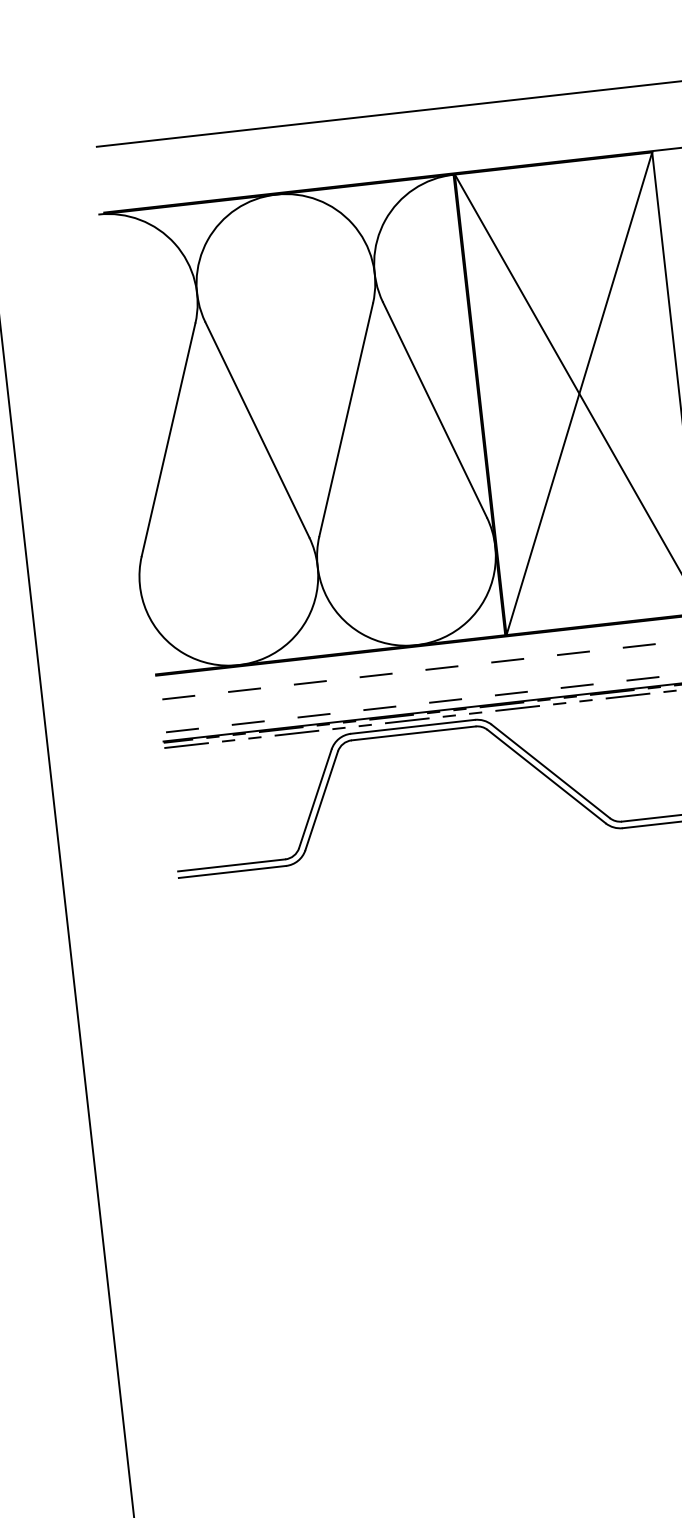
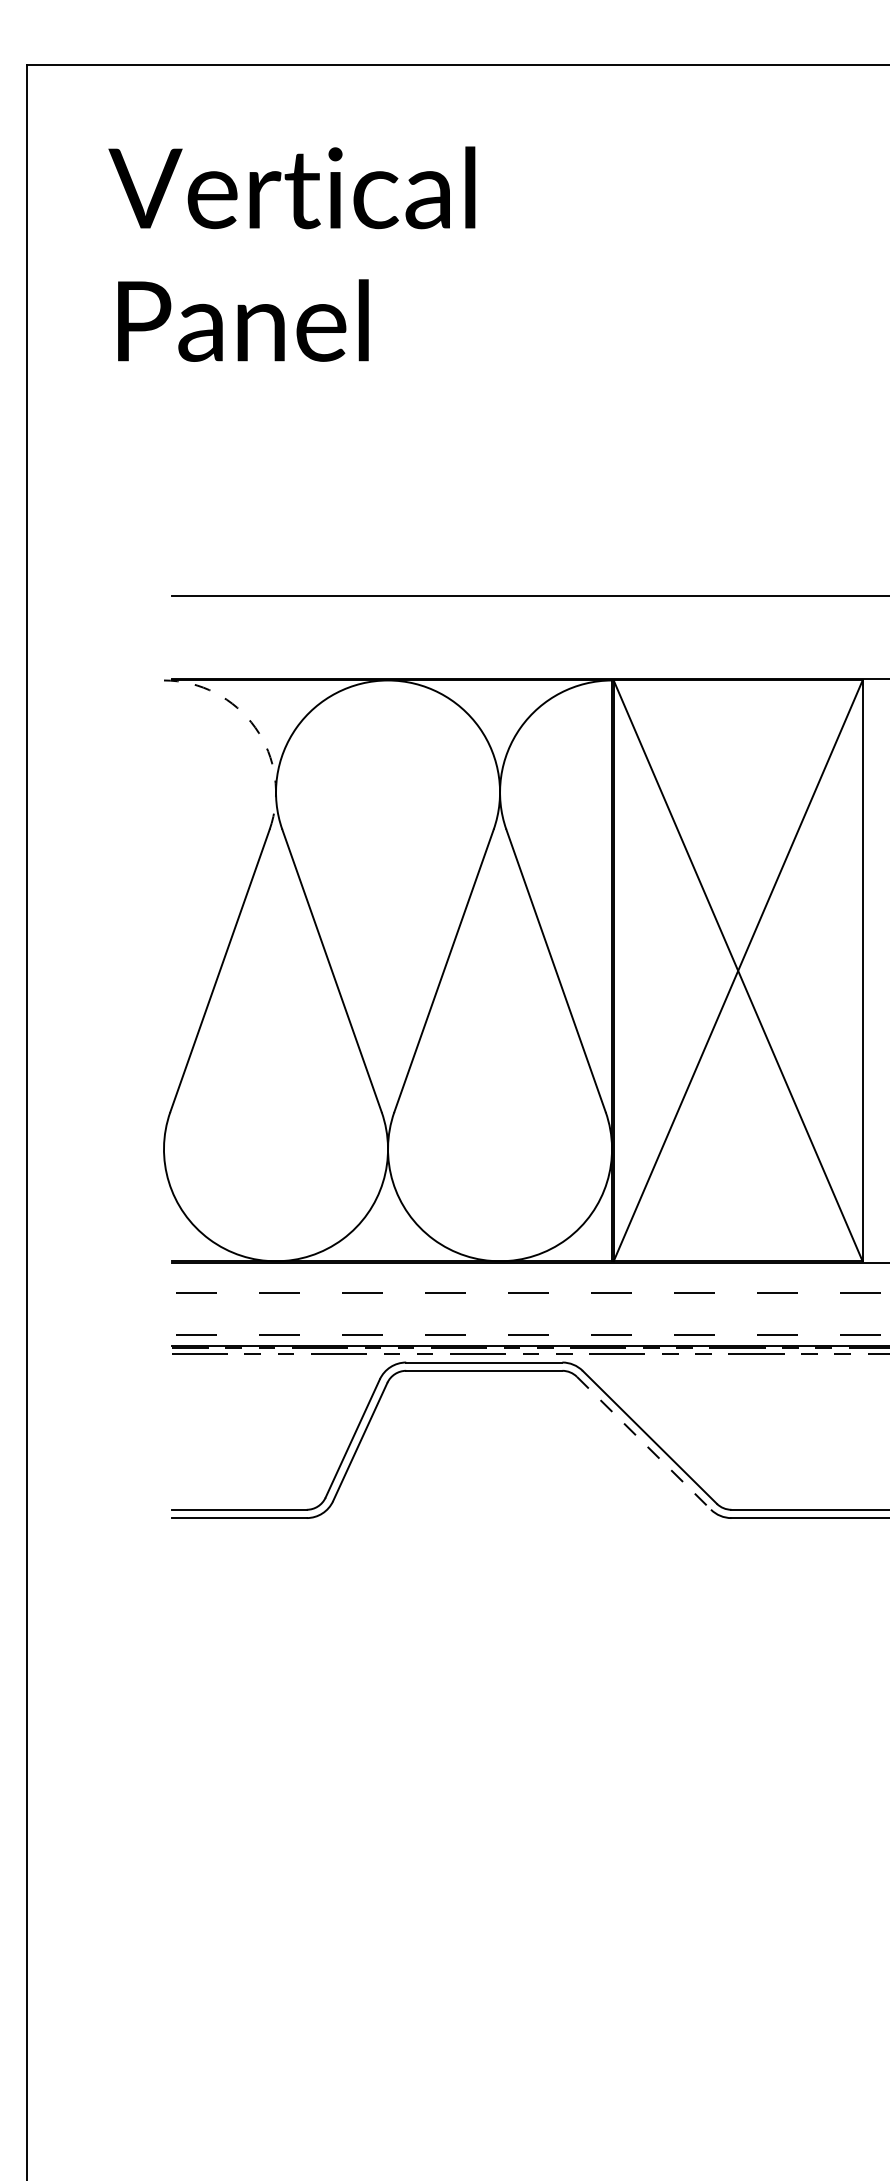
arc: (175, 243) -> (255, 727), solid -> dashed
line: (547, 776) -> (644, 1443), solid -> dashed

